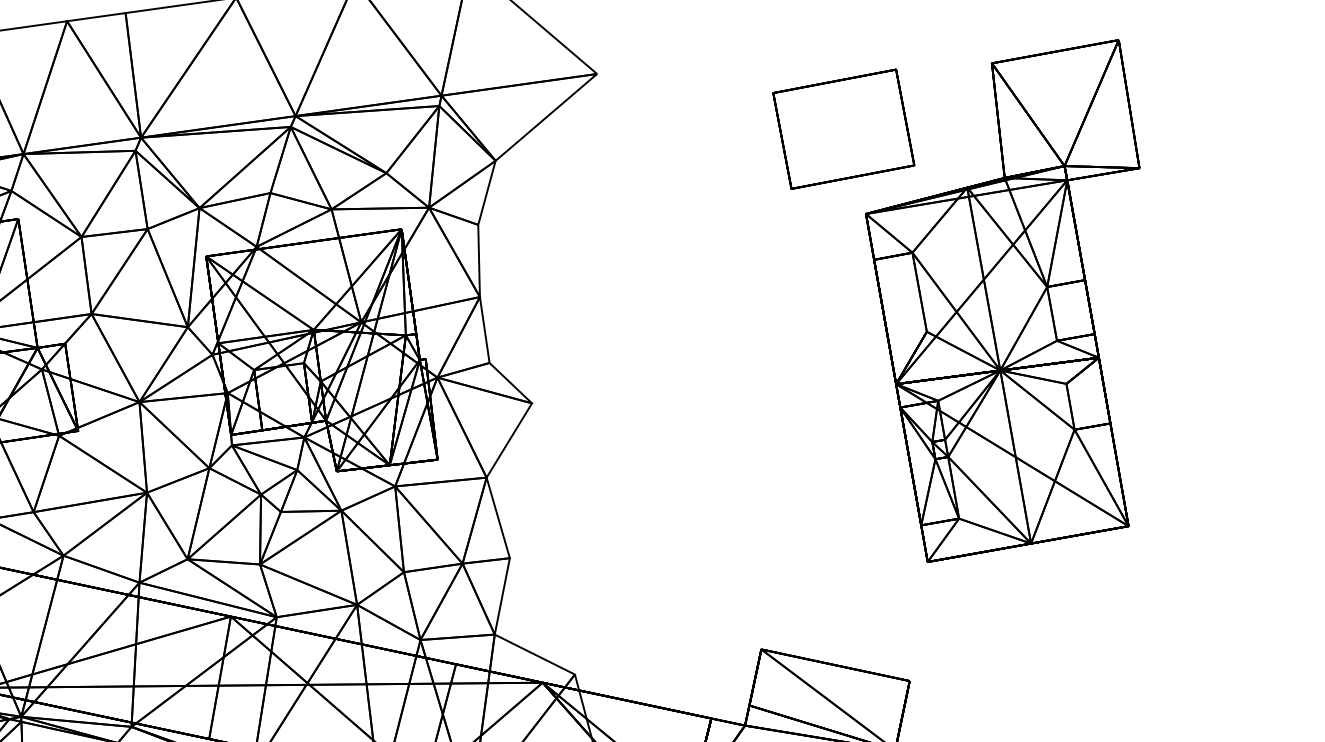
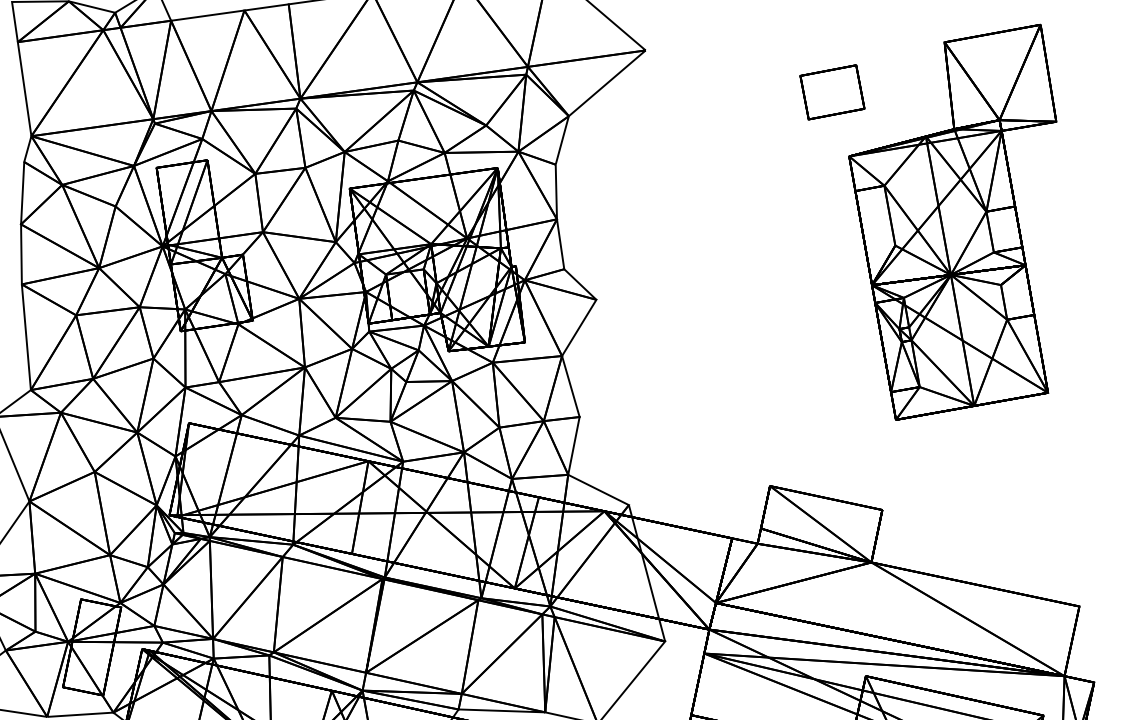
part: (843, 129) -> (832, 92), size x0.6

